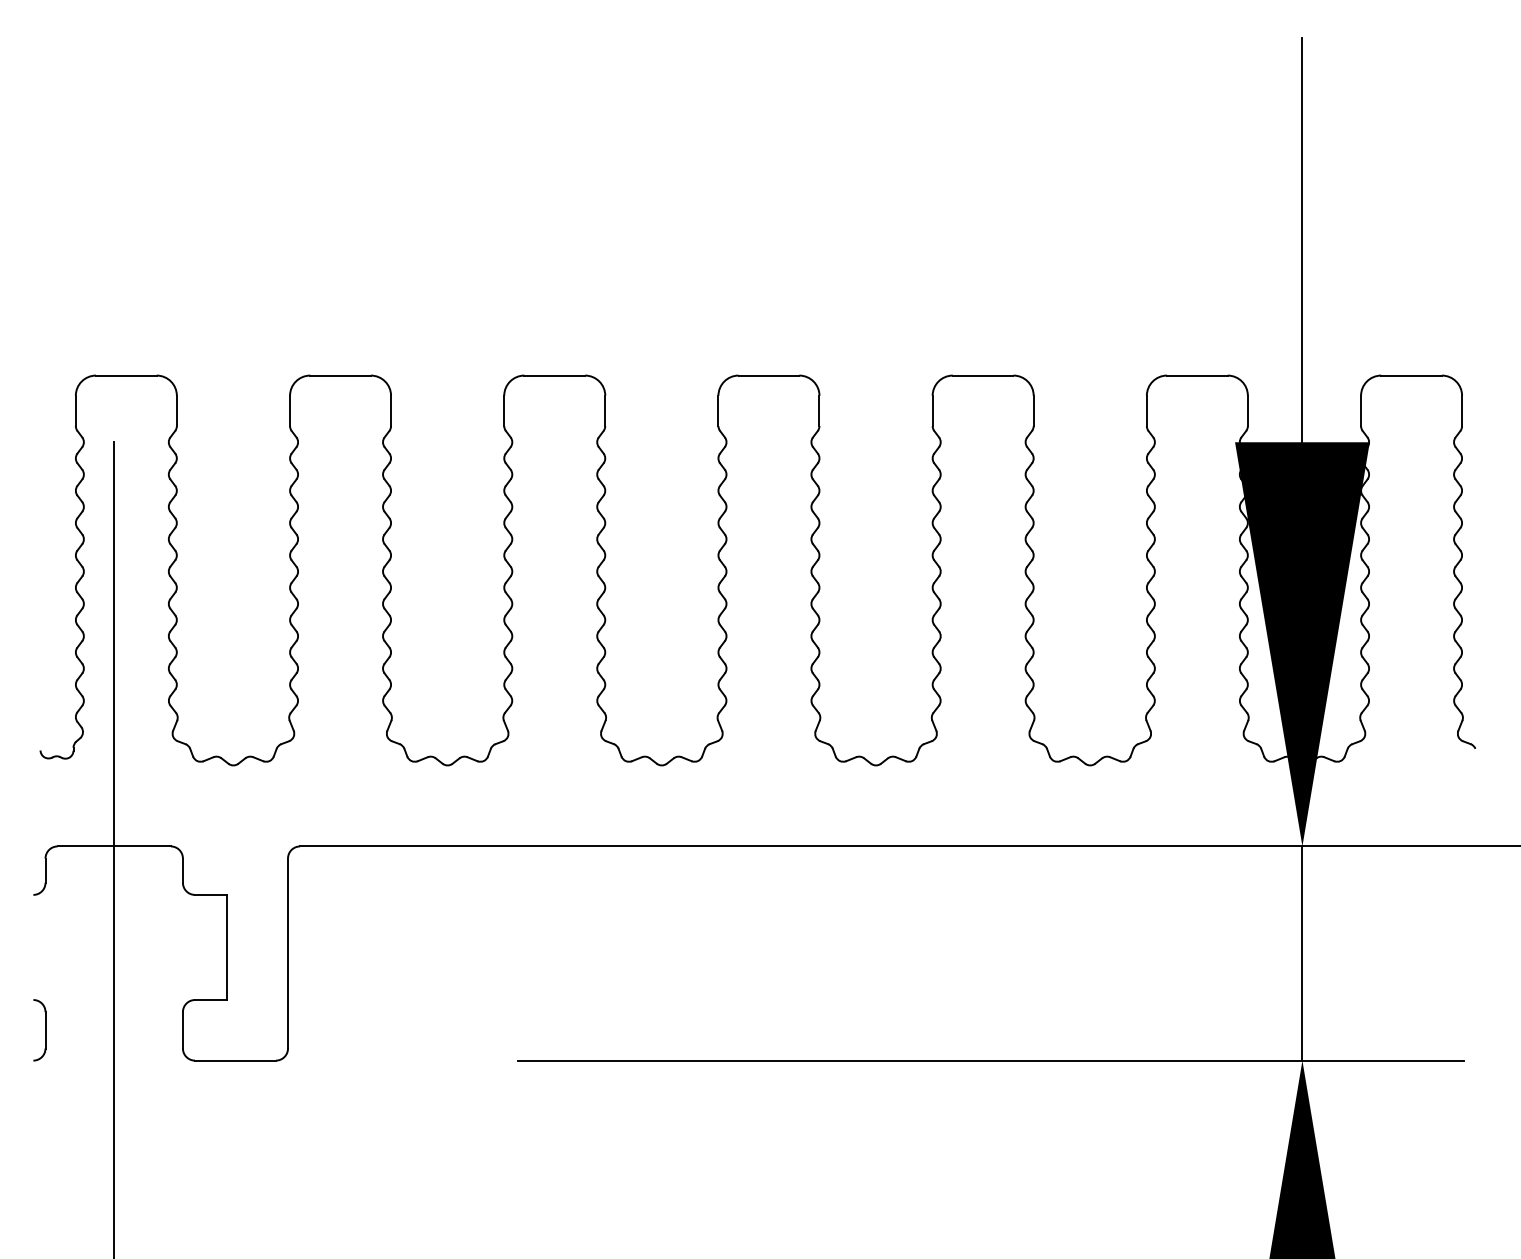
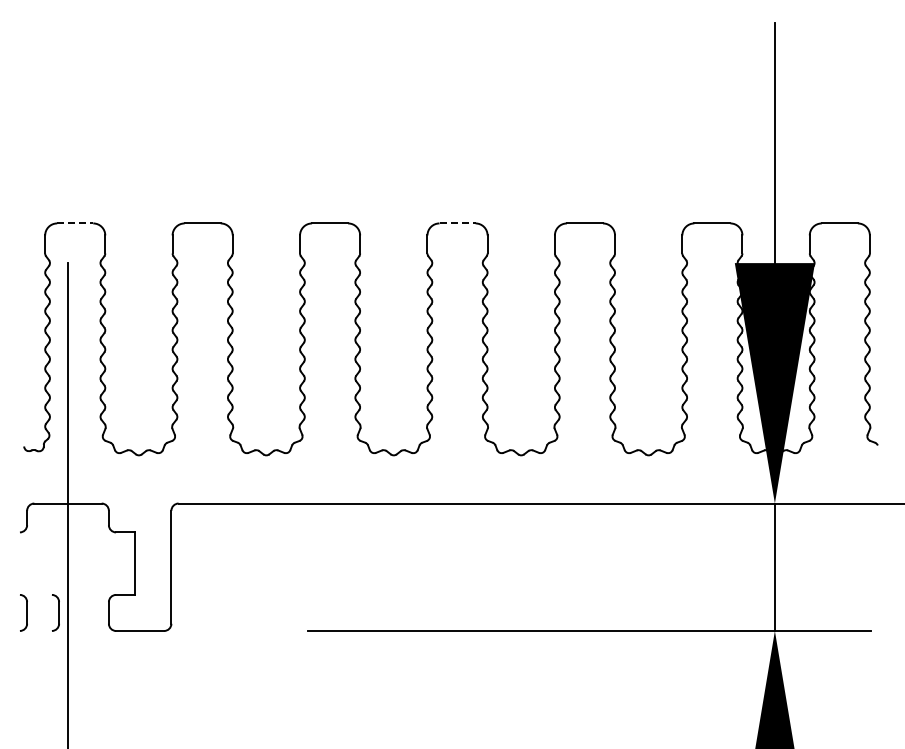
line: (126, 375) -> (75, 223), solid -> dashed
line: (770, 375) -> (458, 223), solid -> dashed
part: (93, 1029) -> (55, 612), added

